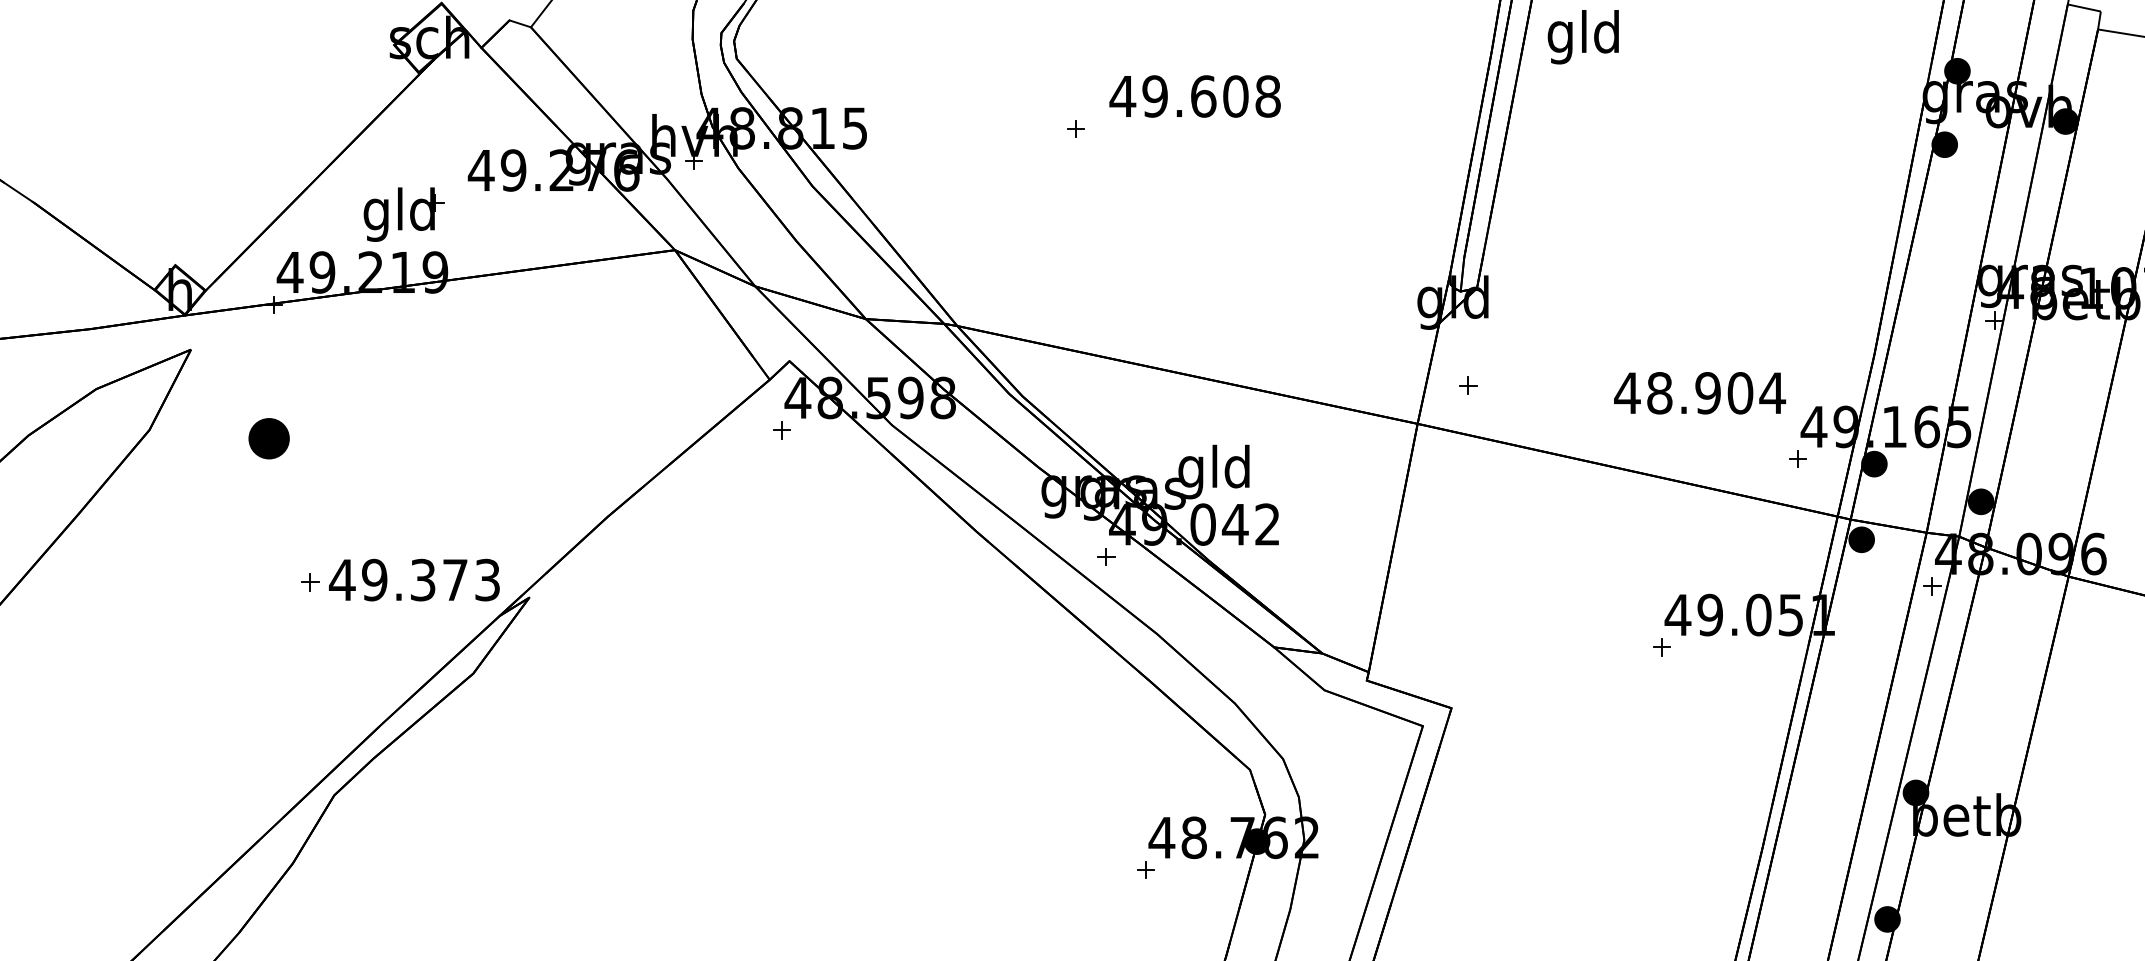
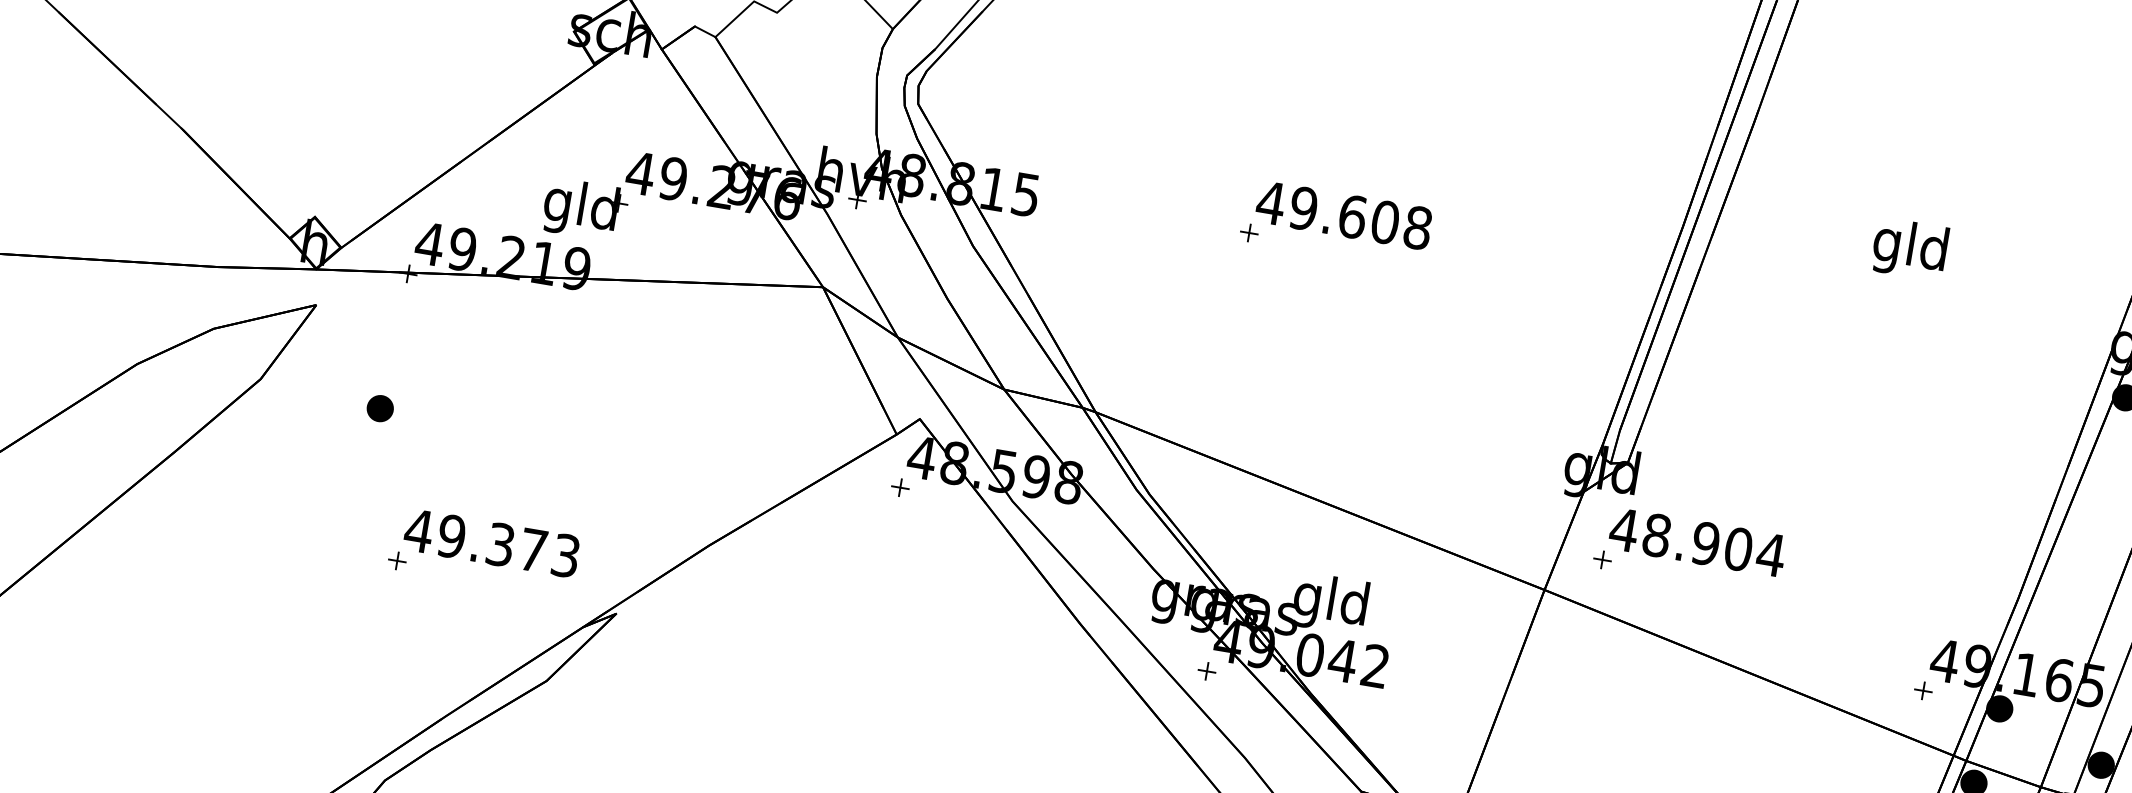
text: (1582, 37) -> (1908, 249), moved
text: (1194, 96) -> (1343, 215), moved
part: (403, 214) -> (584, 209), moved
text: (1700, 393) -> (1698, 542), moved
part: (269, 438) -> (380, 408), size x0.62
text: (414, 579) -> (492, 542), moved

